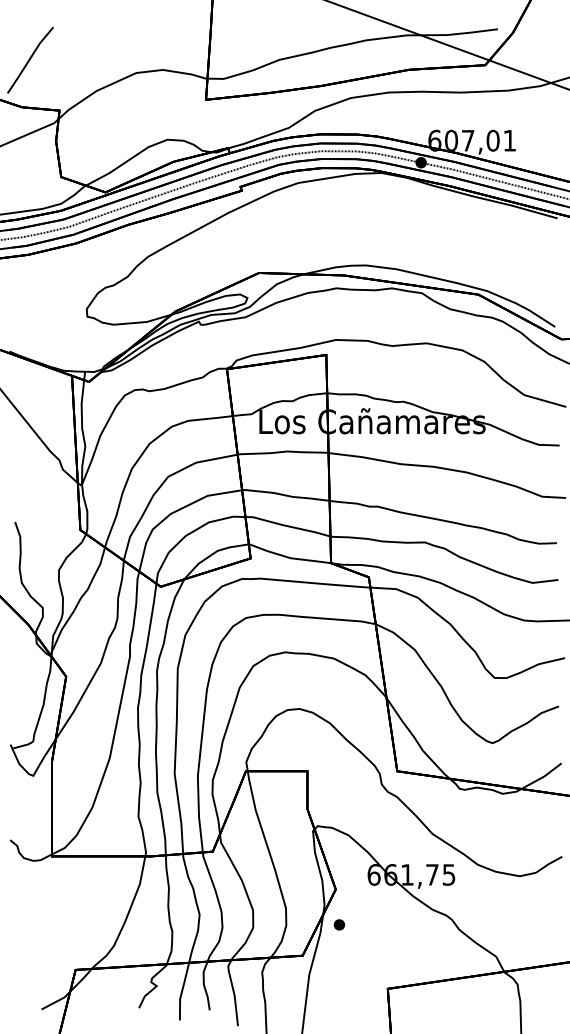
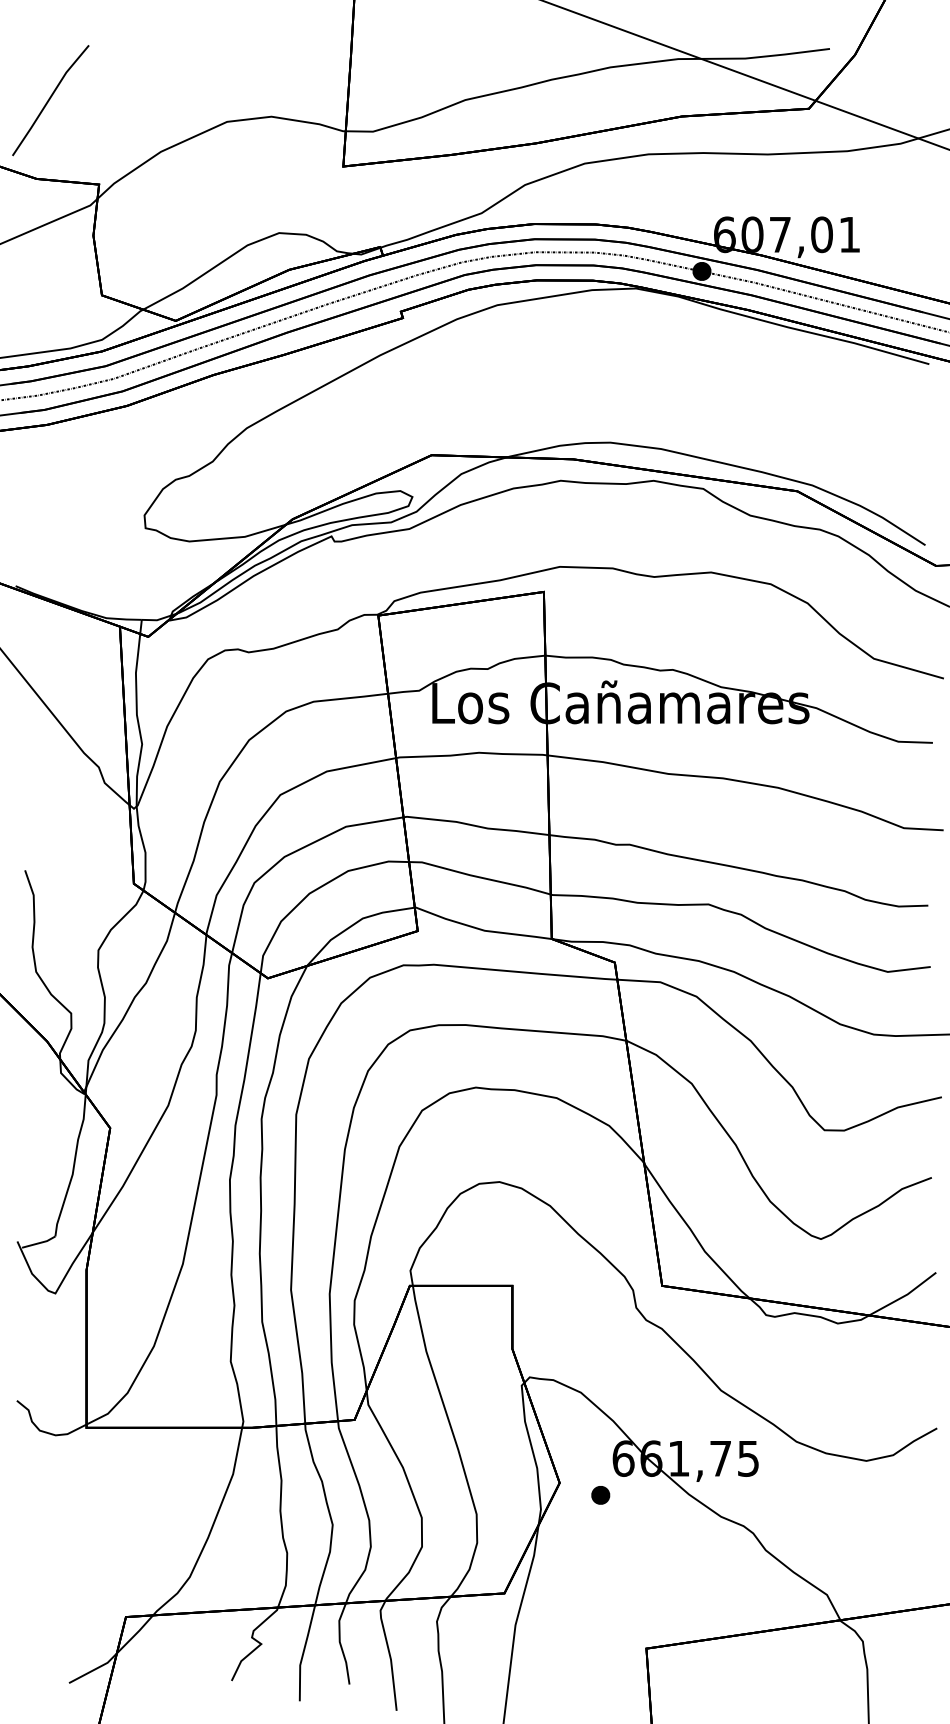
part: (338, 924) -> (599, 1494), moved

